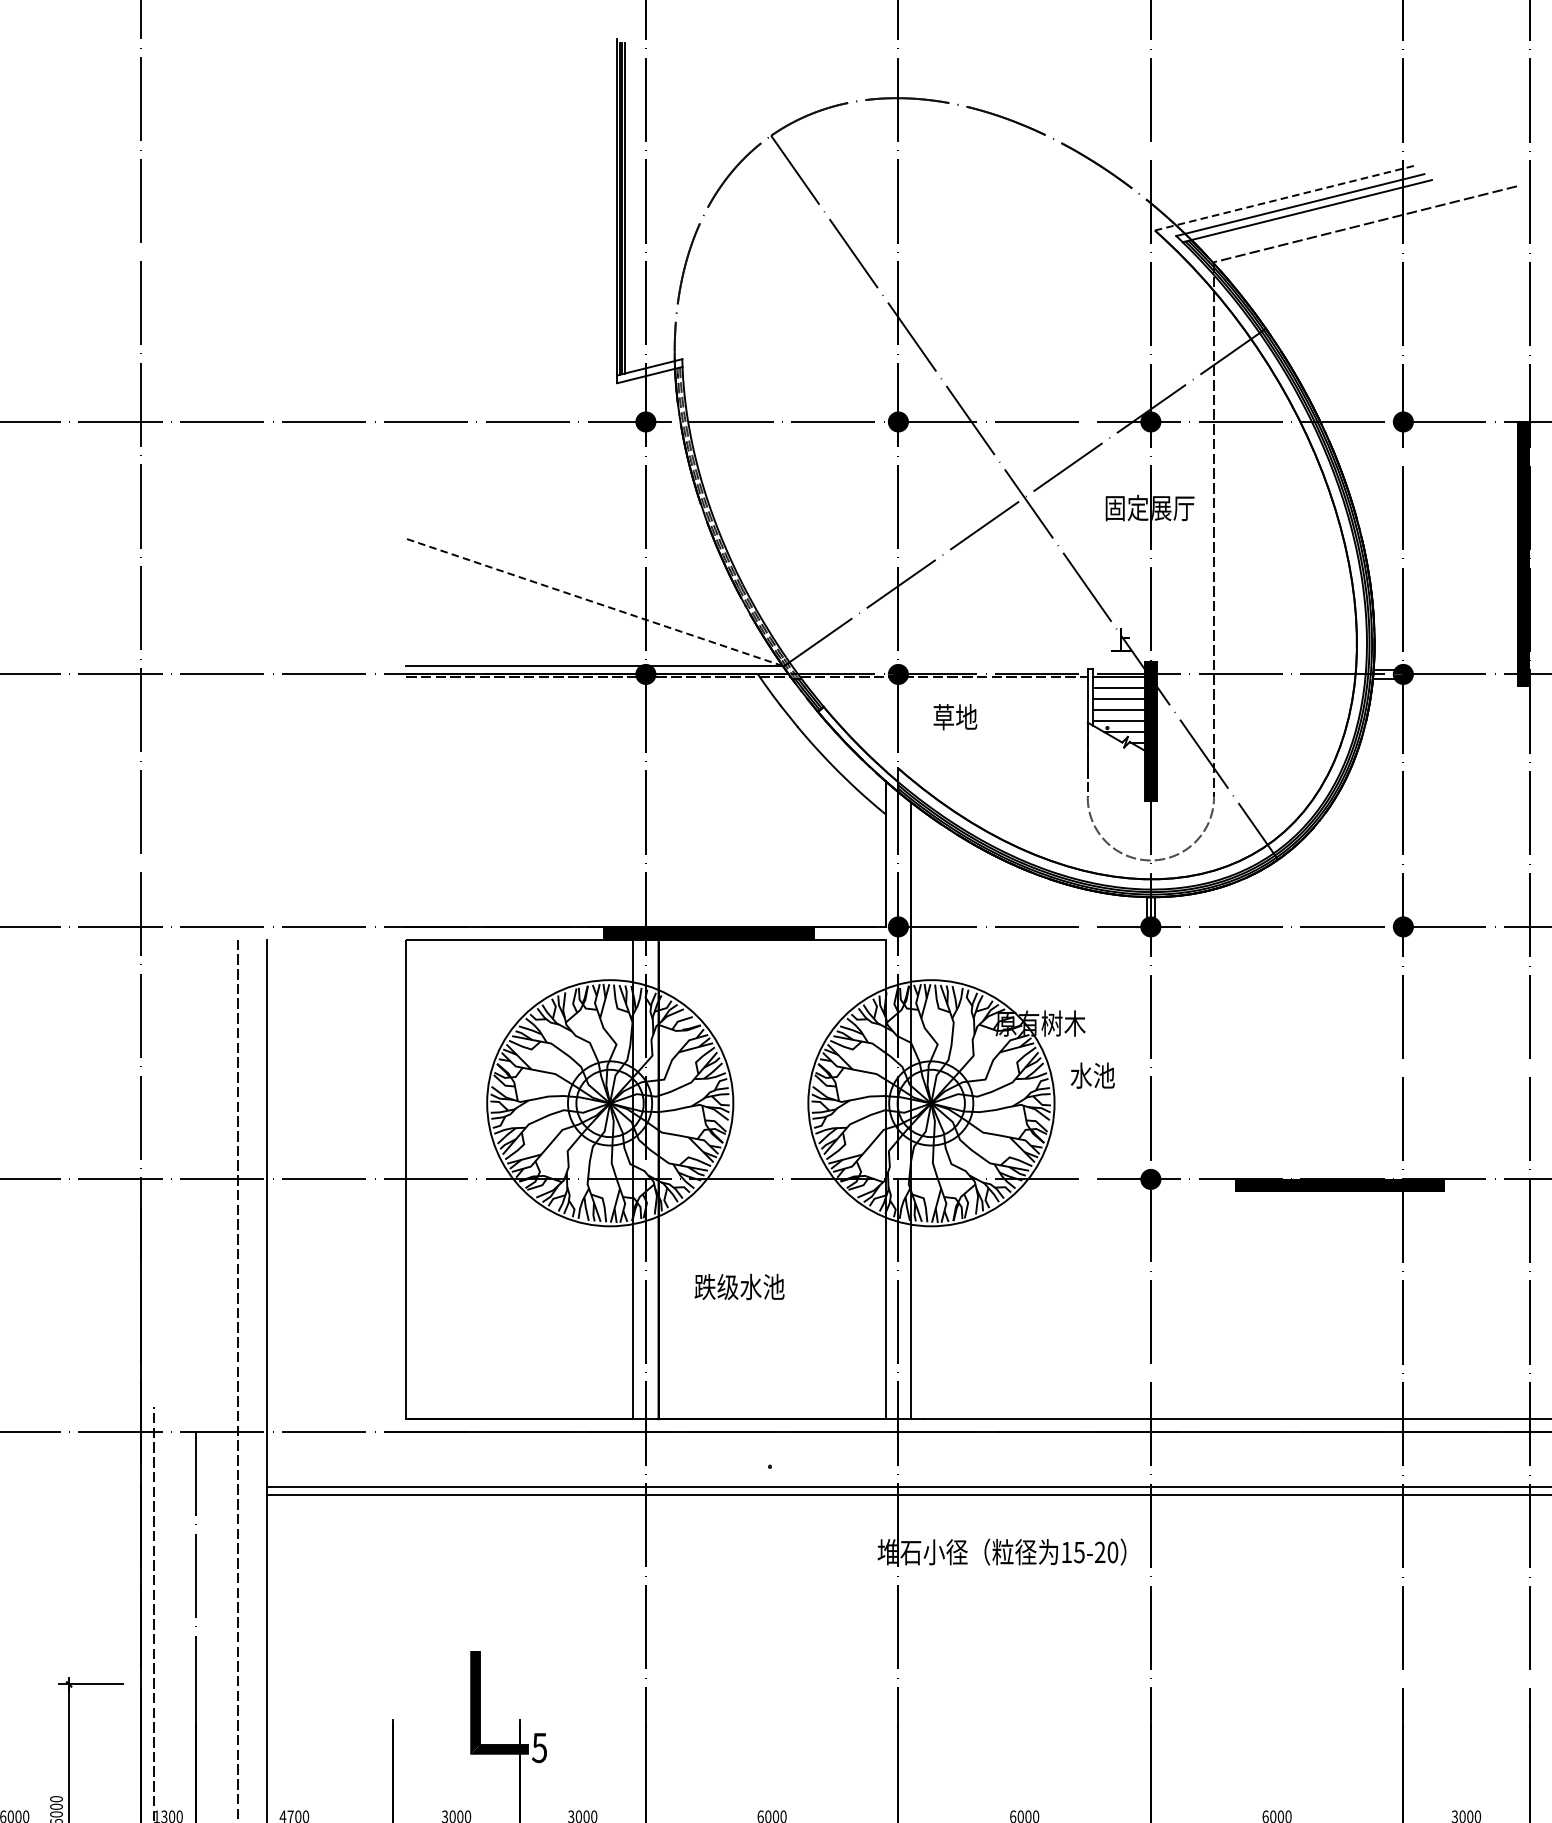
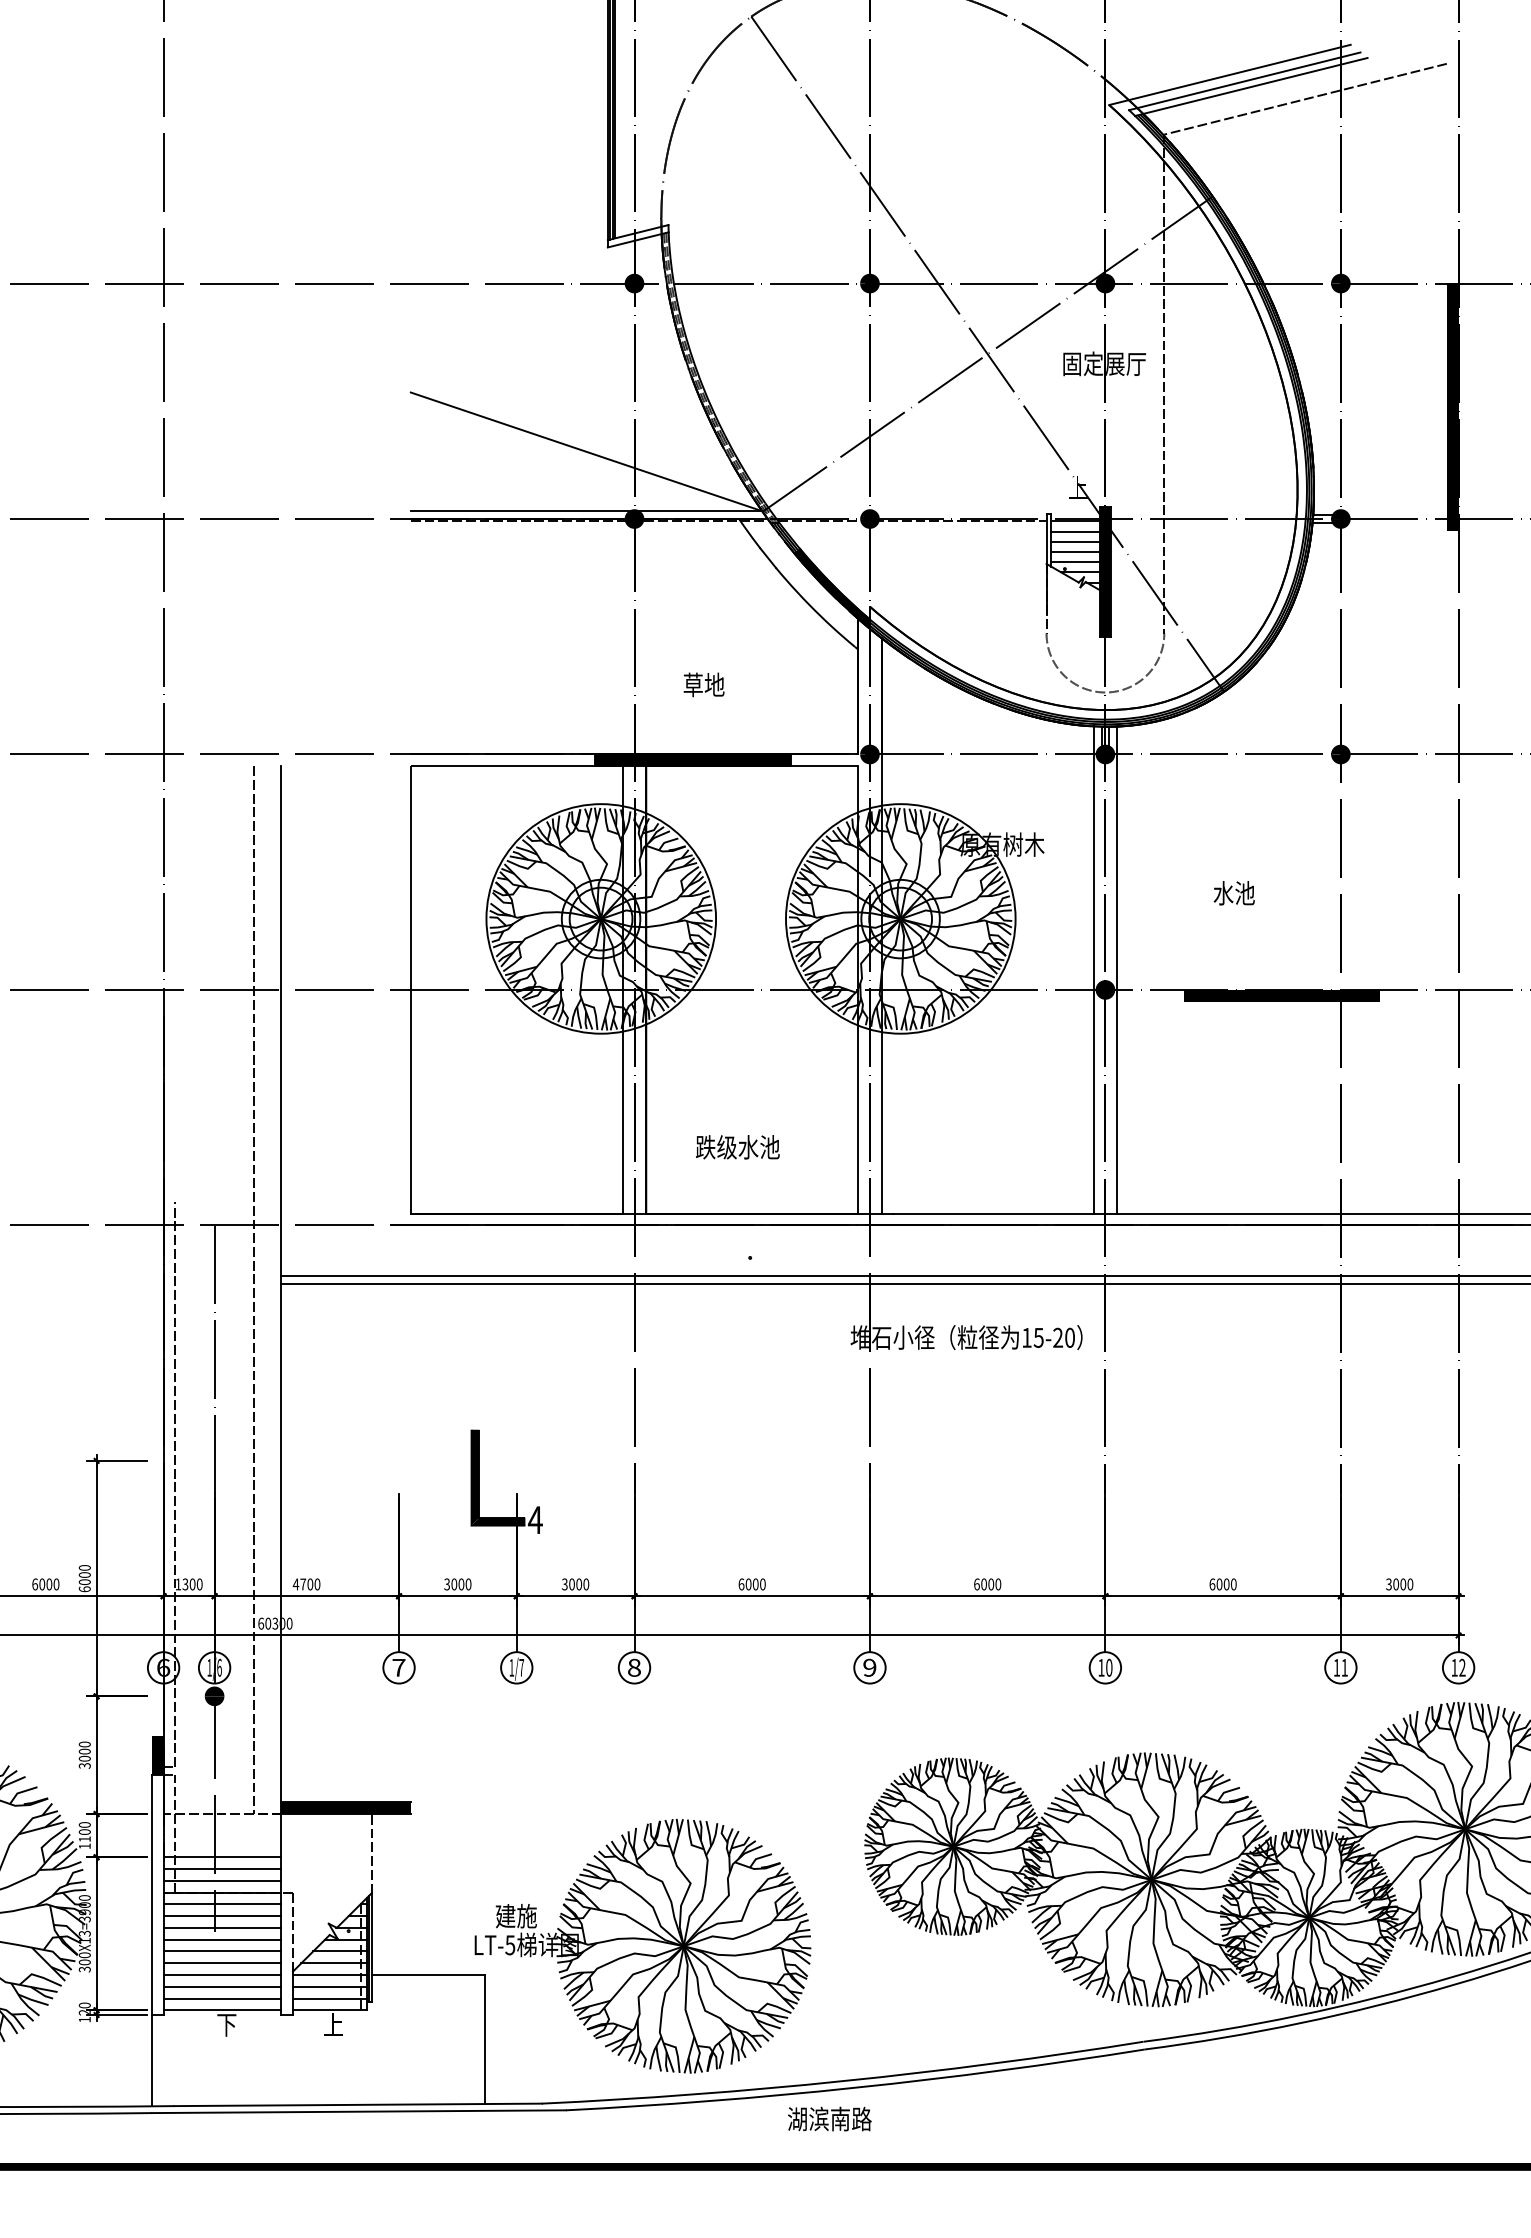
line: (1283, 198) -> (1229, 75), dashed -> solid
line: (594, 602) -> (586, 451), dashed -> solid
text: (954, 716) -> (703, 684), moved
fill: (857, 748) -> (831, 588), added
text: (1091, 1075) -> (1233, 893), moved
line: (1138, 1157) -> (1093, 969), added
line: (1163, 1157) -> (1117, 969), added
text: (739, 1287) -> (737, 1147), moved
text: (538, 1748) -> (534, 1520), 5 -> 4

